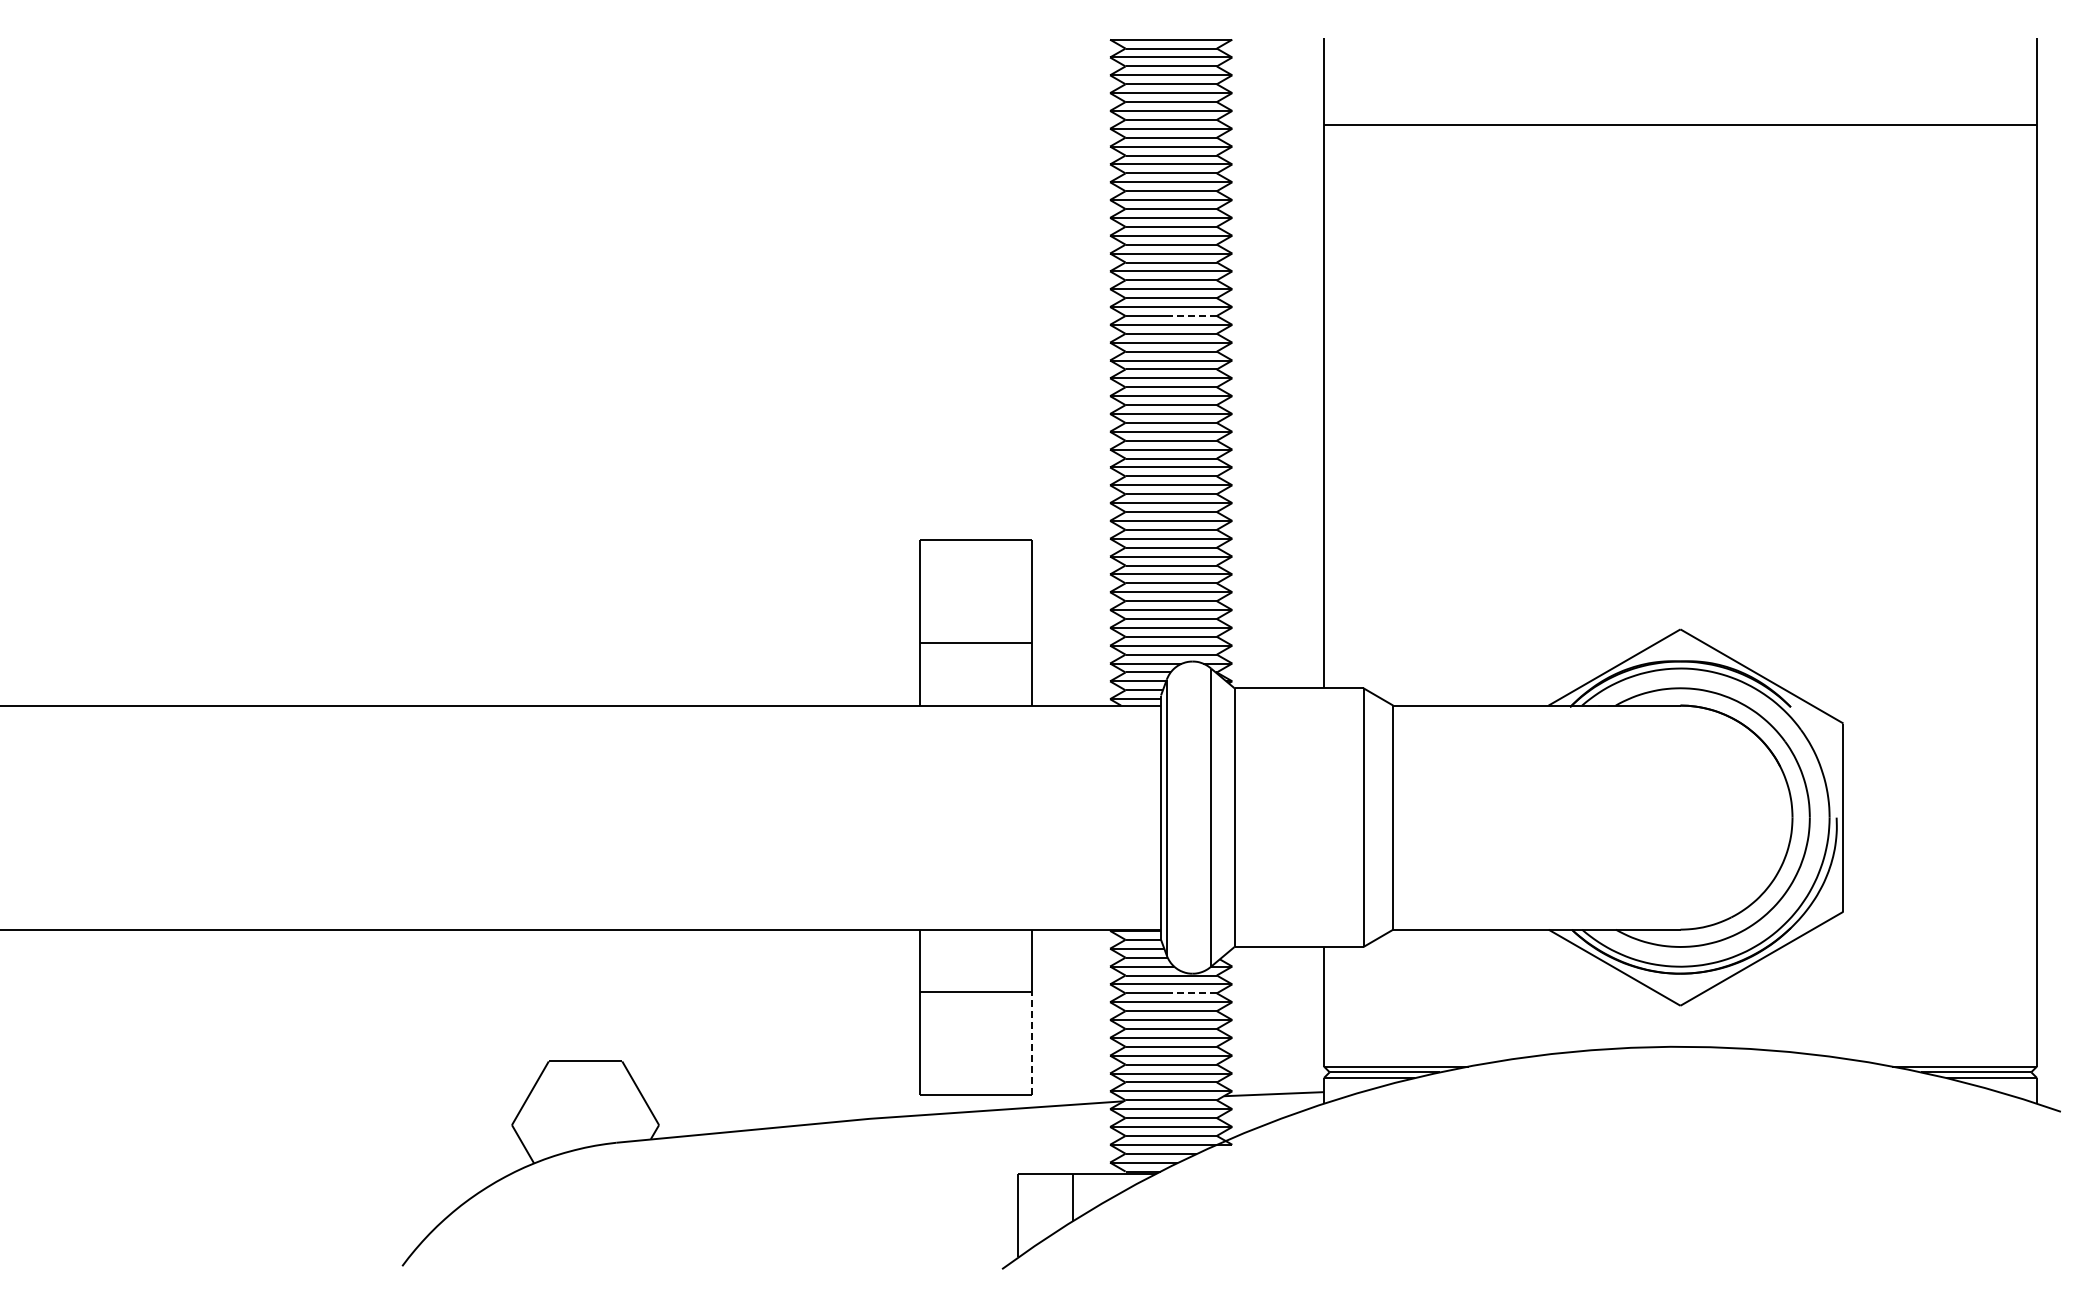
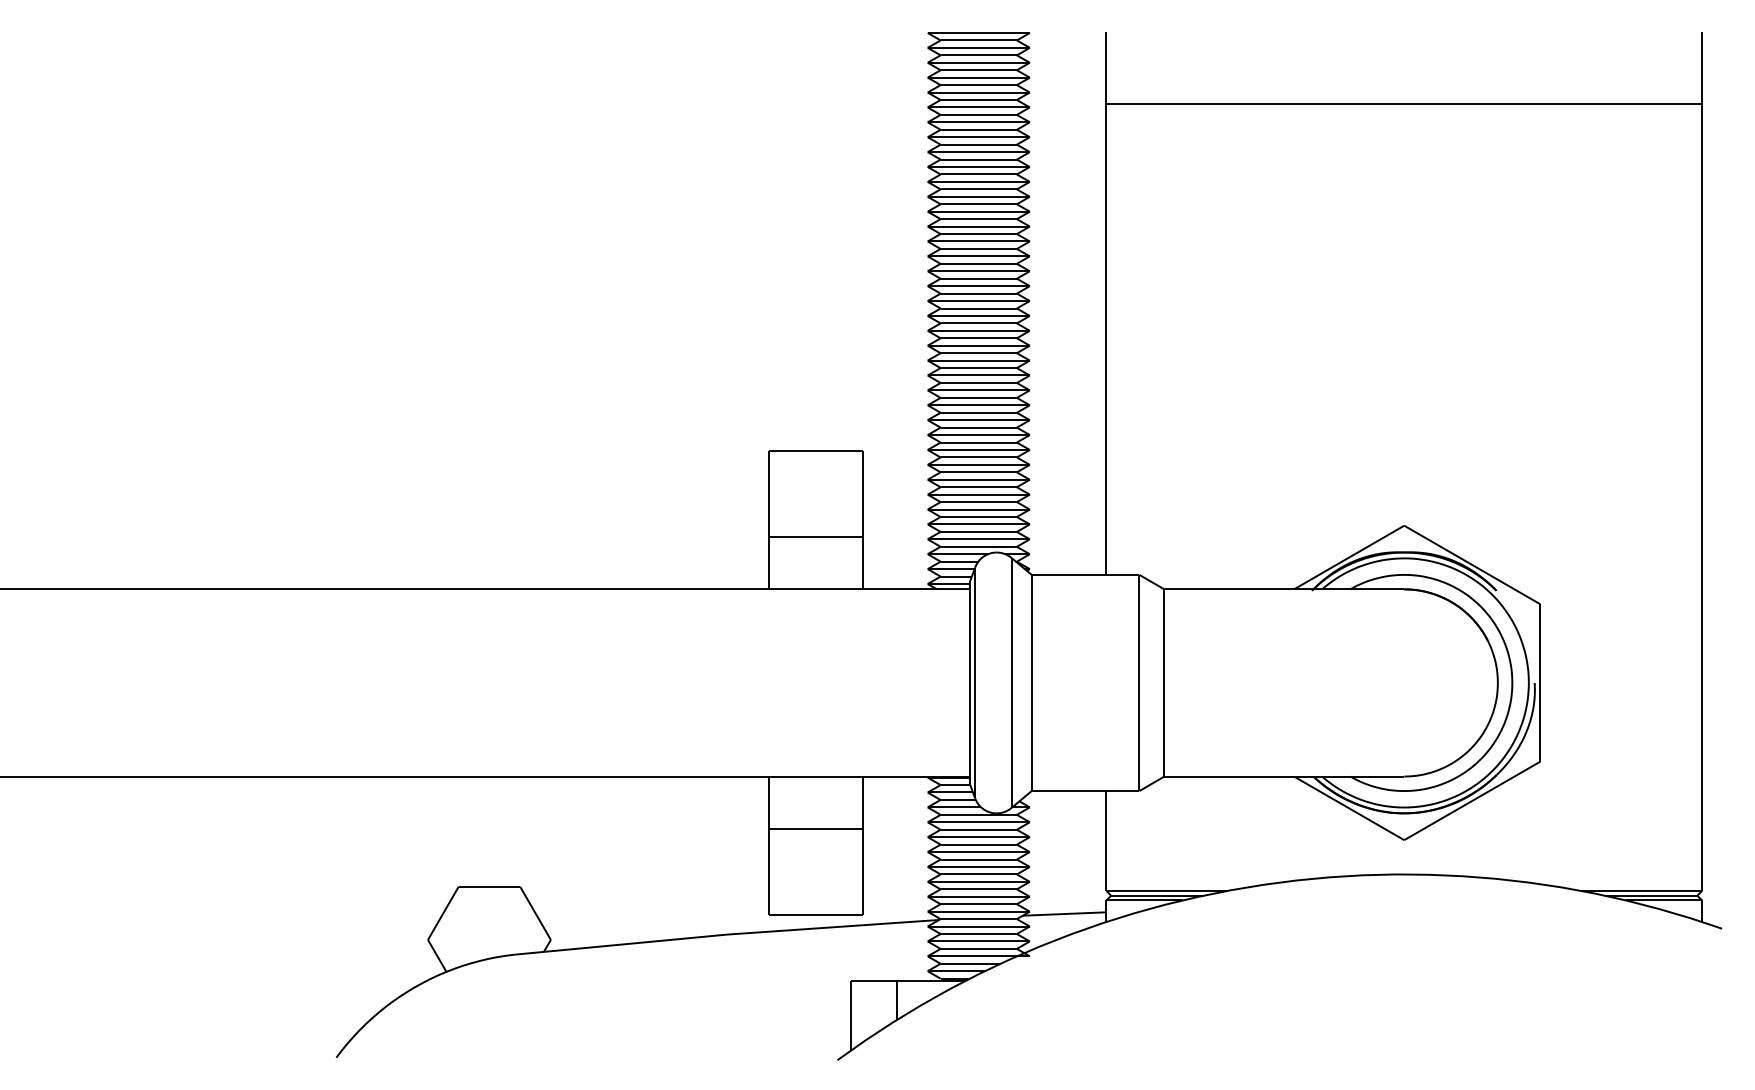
line: (1194, 315) -> (998, 263), dashed -> solid
line: (1194, 993) -> (998, 829), dashed -> solid
line: (1032, 1043) -> (862, 871), dashed -> solid

